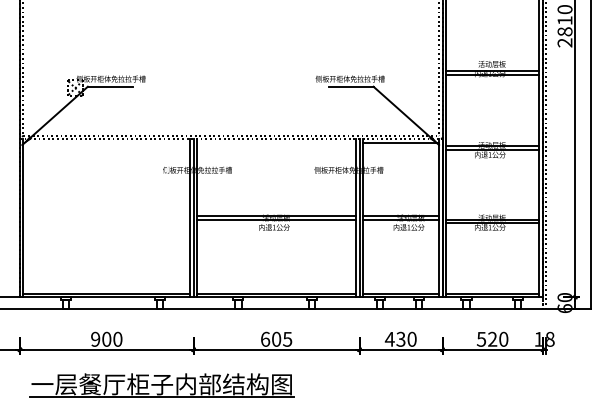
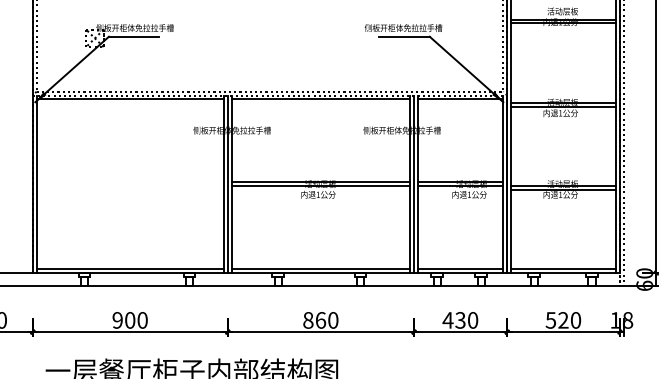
line: (106, 142) -> (129, 99), added
line: (276, 142) -> (320, 99), added
text: (276, 338) -> (320, 319), 605 -> 860

